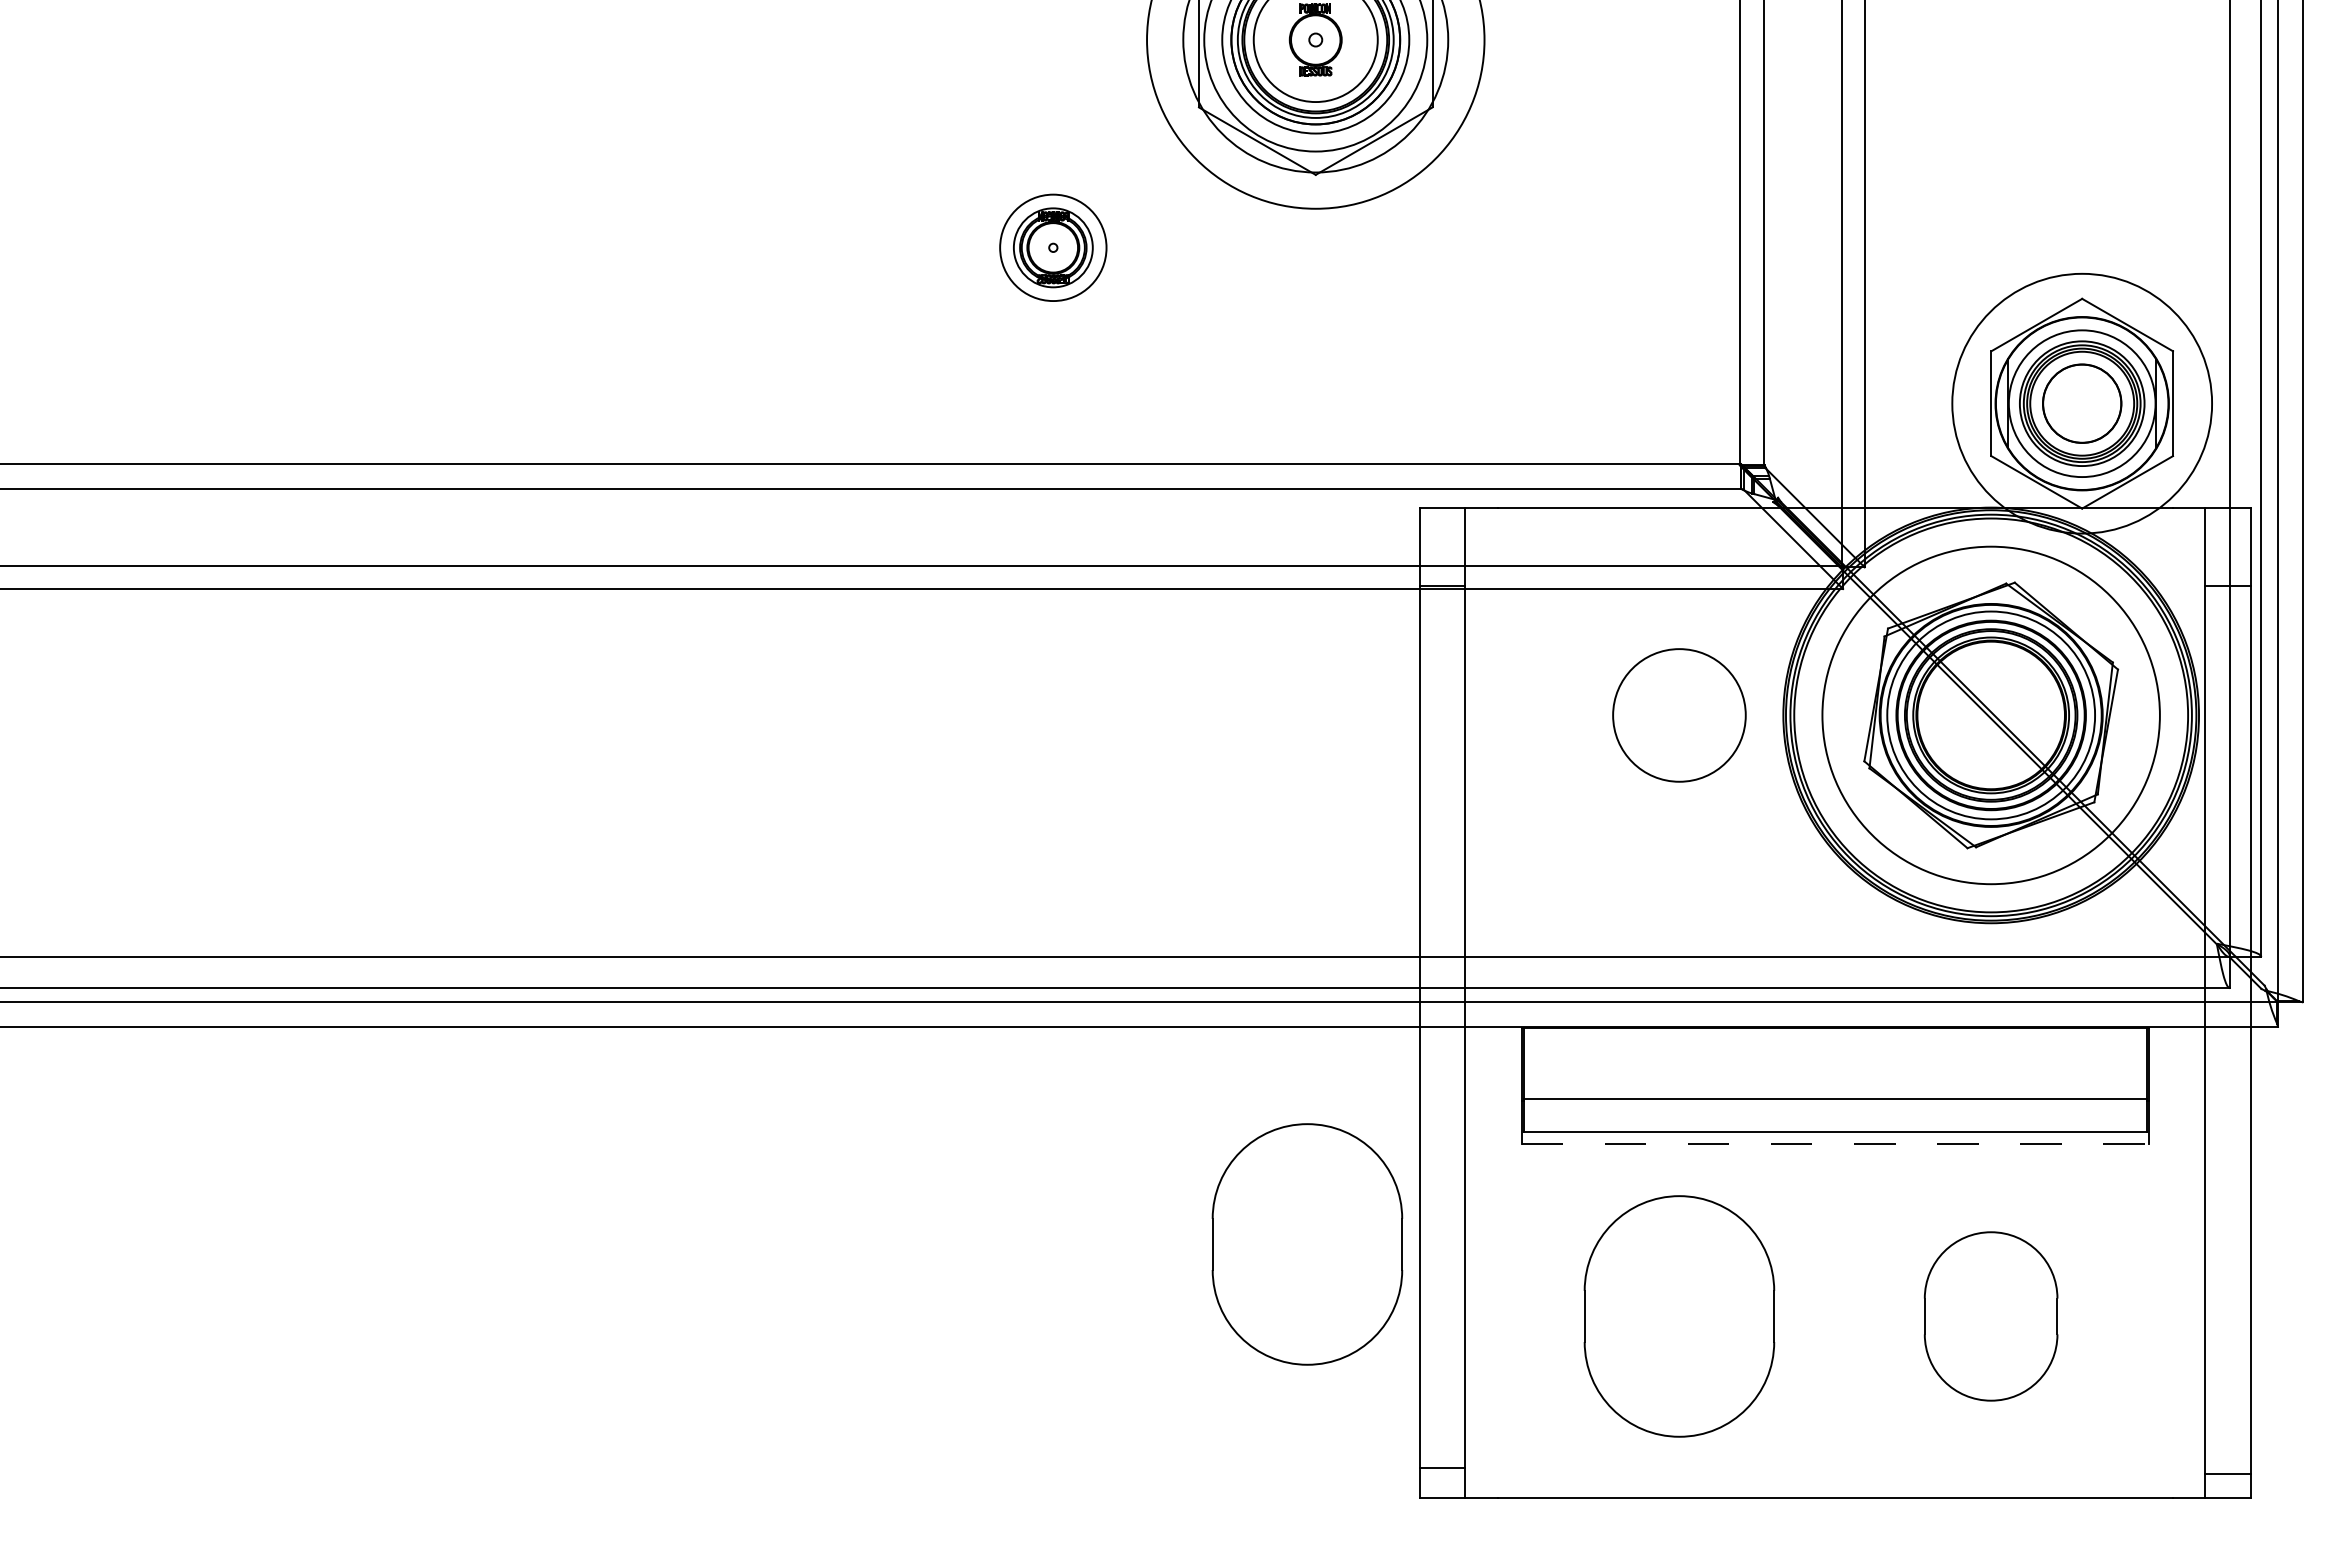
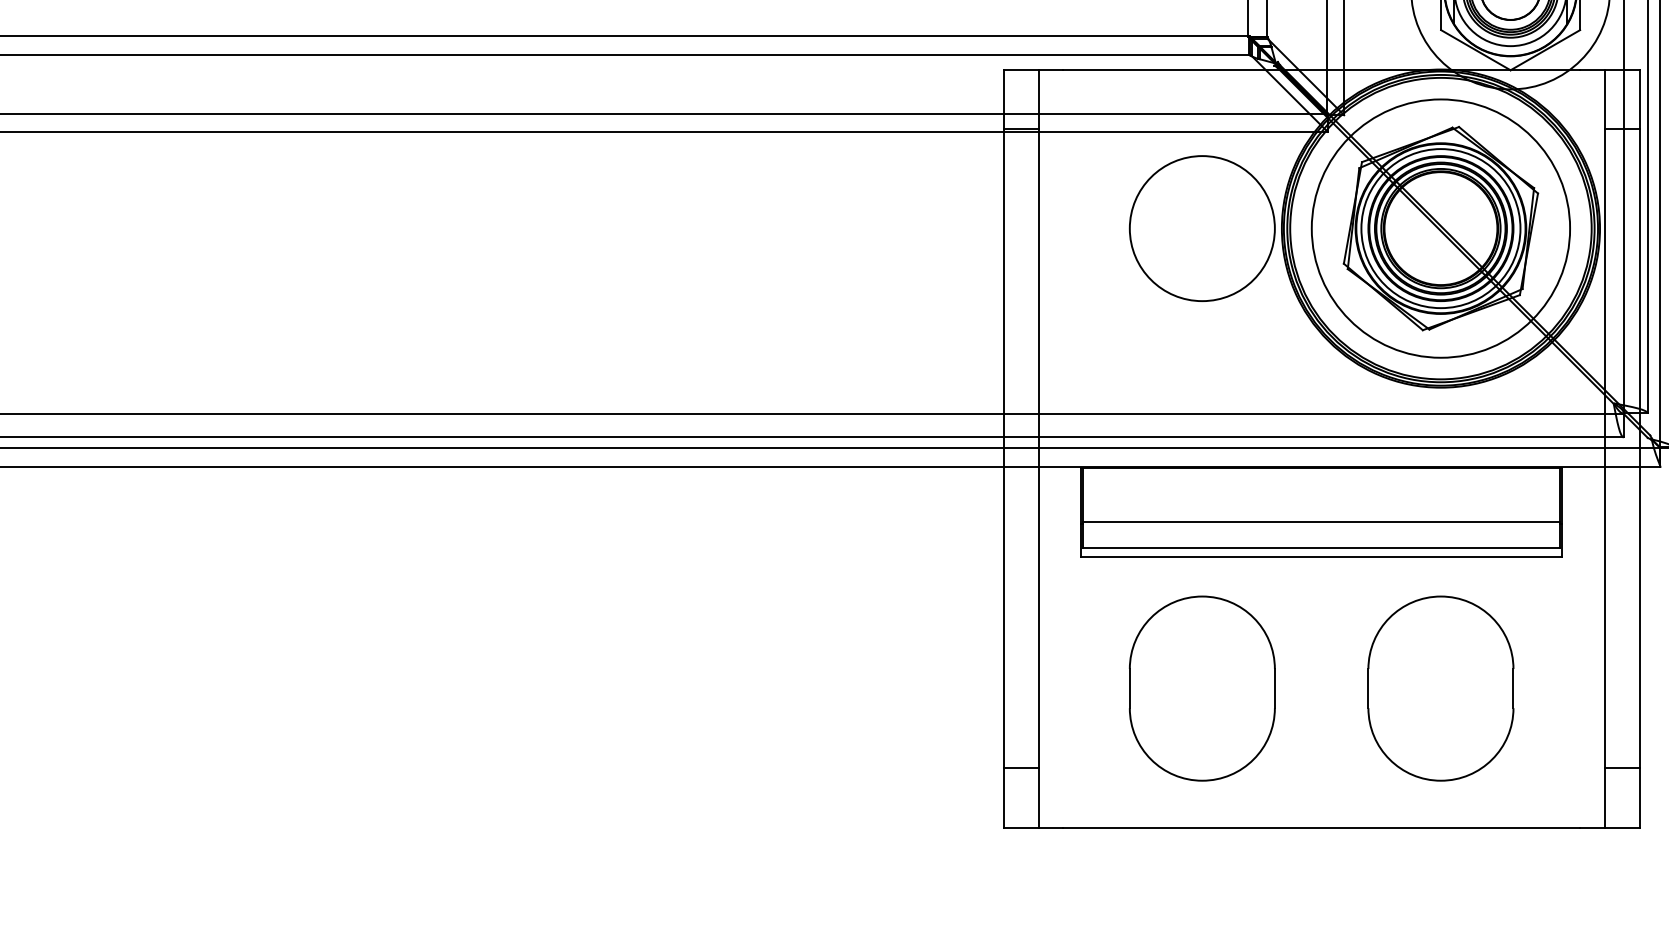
circle: (1679, 715) -> (1202, 228), size x1.43
line: (1835, 1144) -> (1321, 557), dashed -> solid
part: (1307, 1244) -> (917, 633), removed
part: (1990, 1316) -> (1440, 688), size x1.43
line: (1442, 1468) -> (1020, 768), moved
line: (2227, 1474) -> (1621, 768), moved

